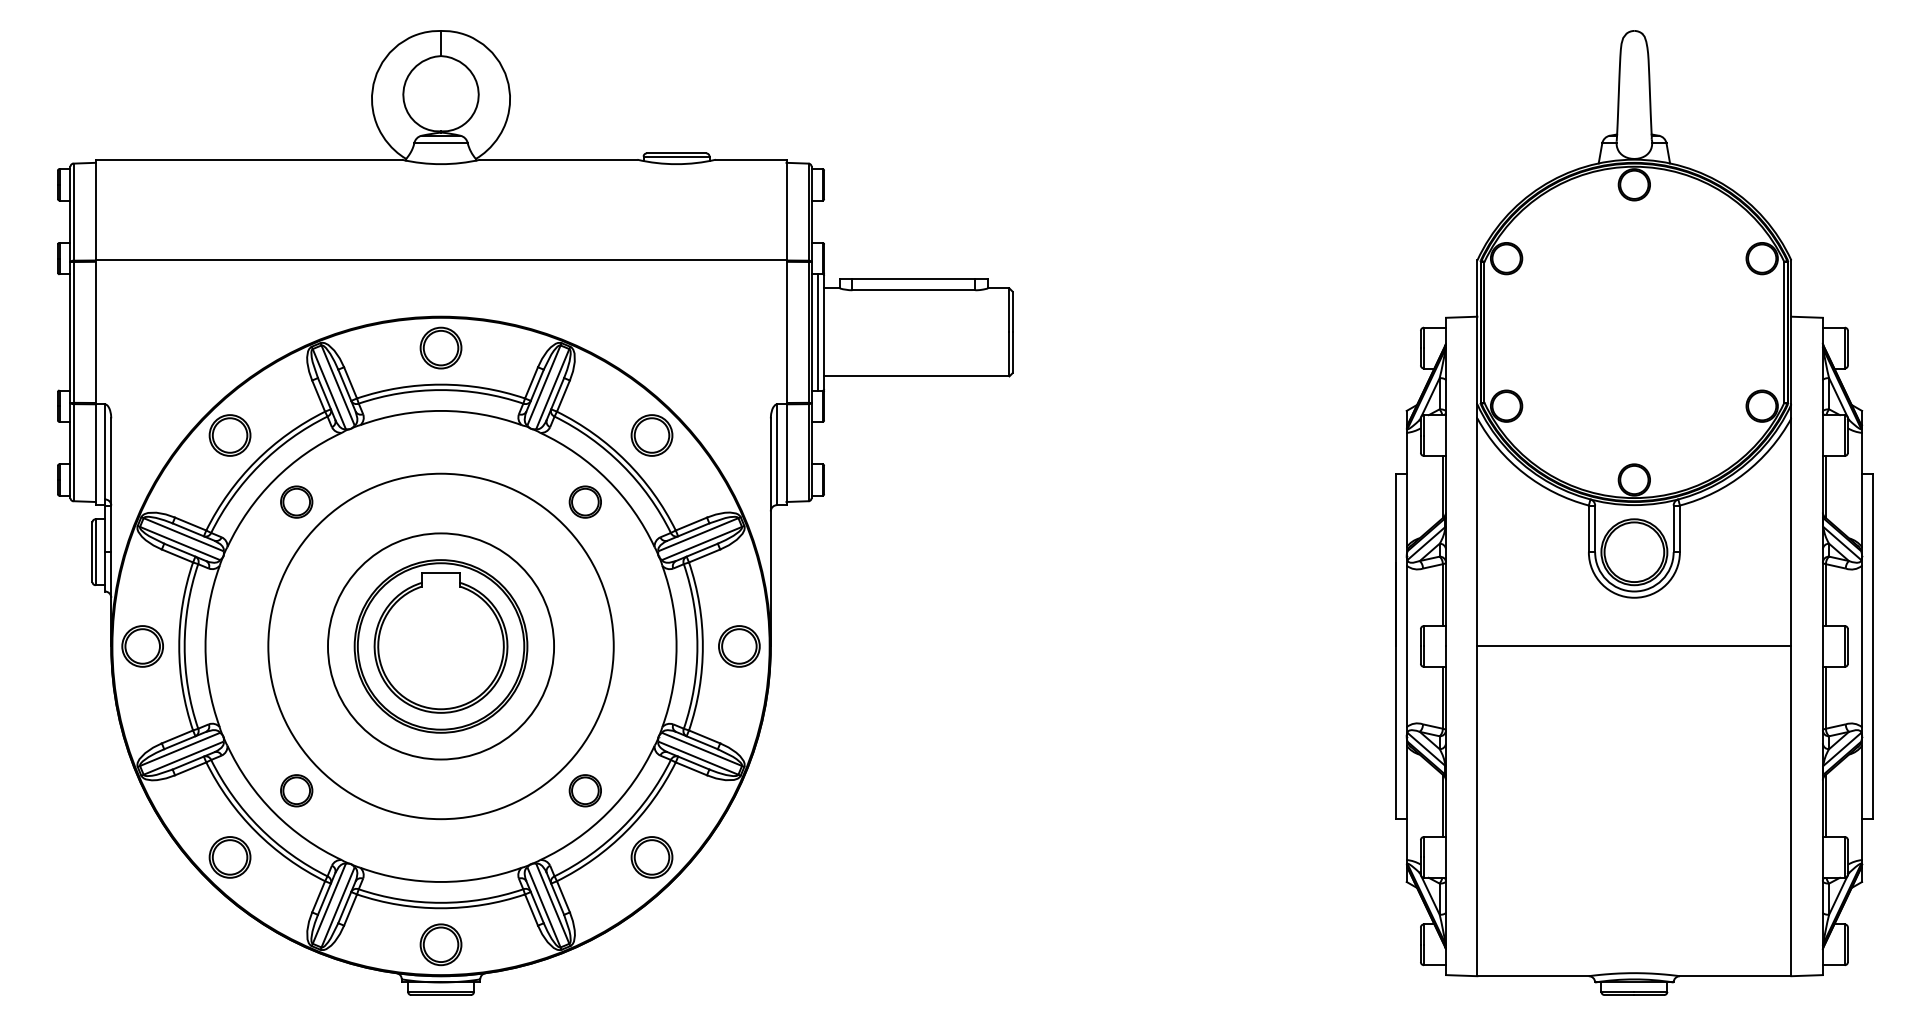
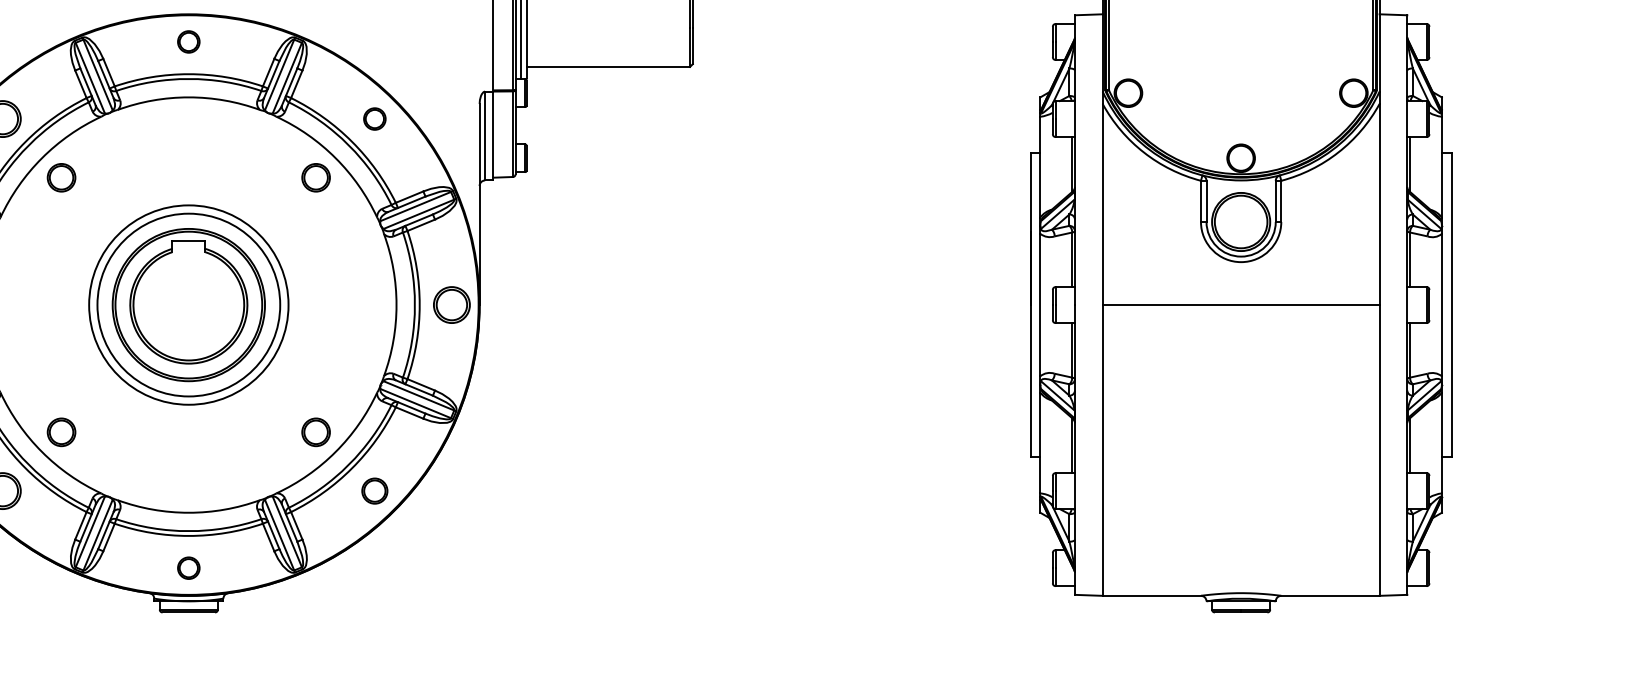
part: (440, 347) -> (188, 41), size x0.6
part: (651, 435) -> (374, 119), size x0.6
circle: (440, 646) -> (188, 305), size x0.6
part: (651, 857) -> (374, 491), size x0.7
part: (440, 944) -> (188, 567), size x0.6

